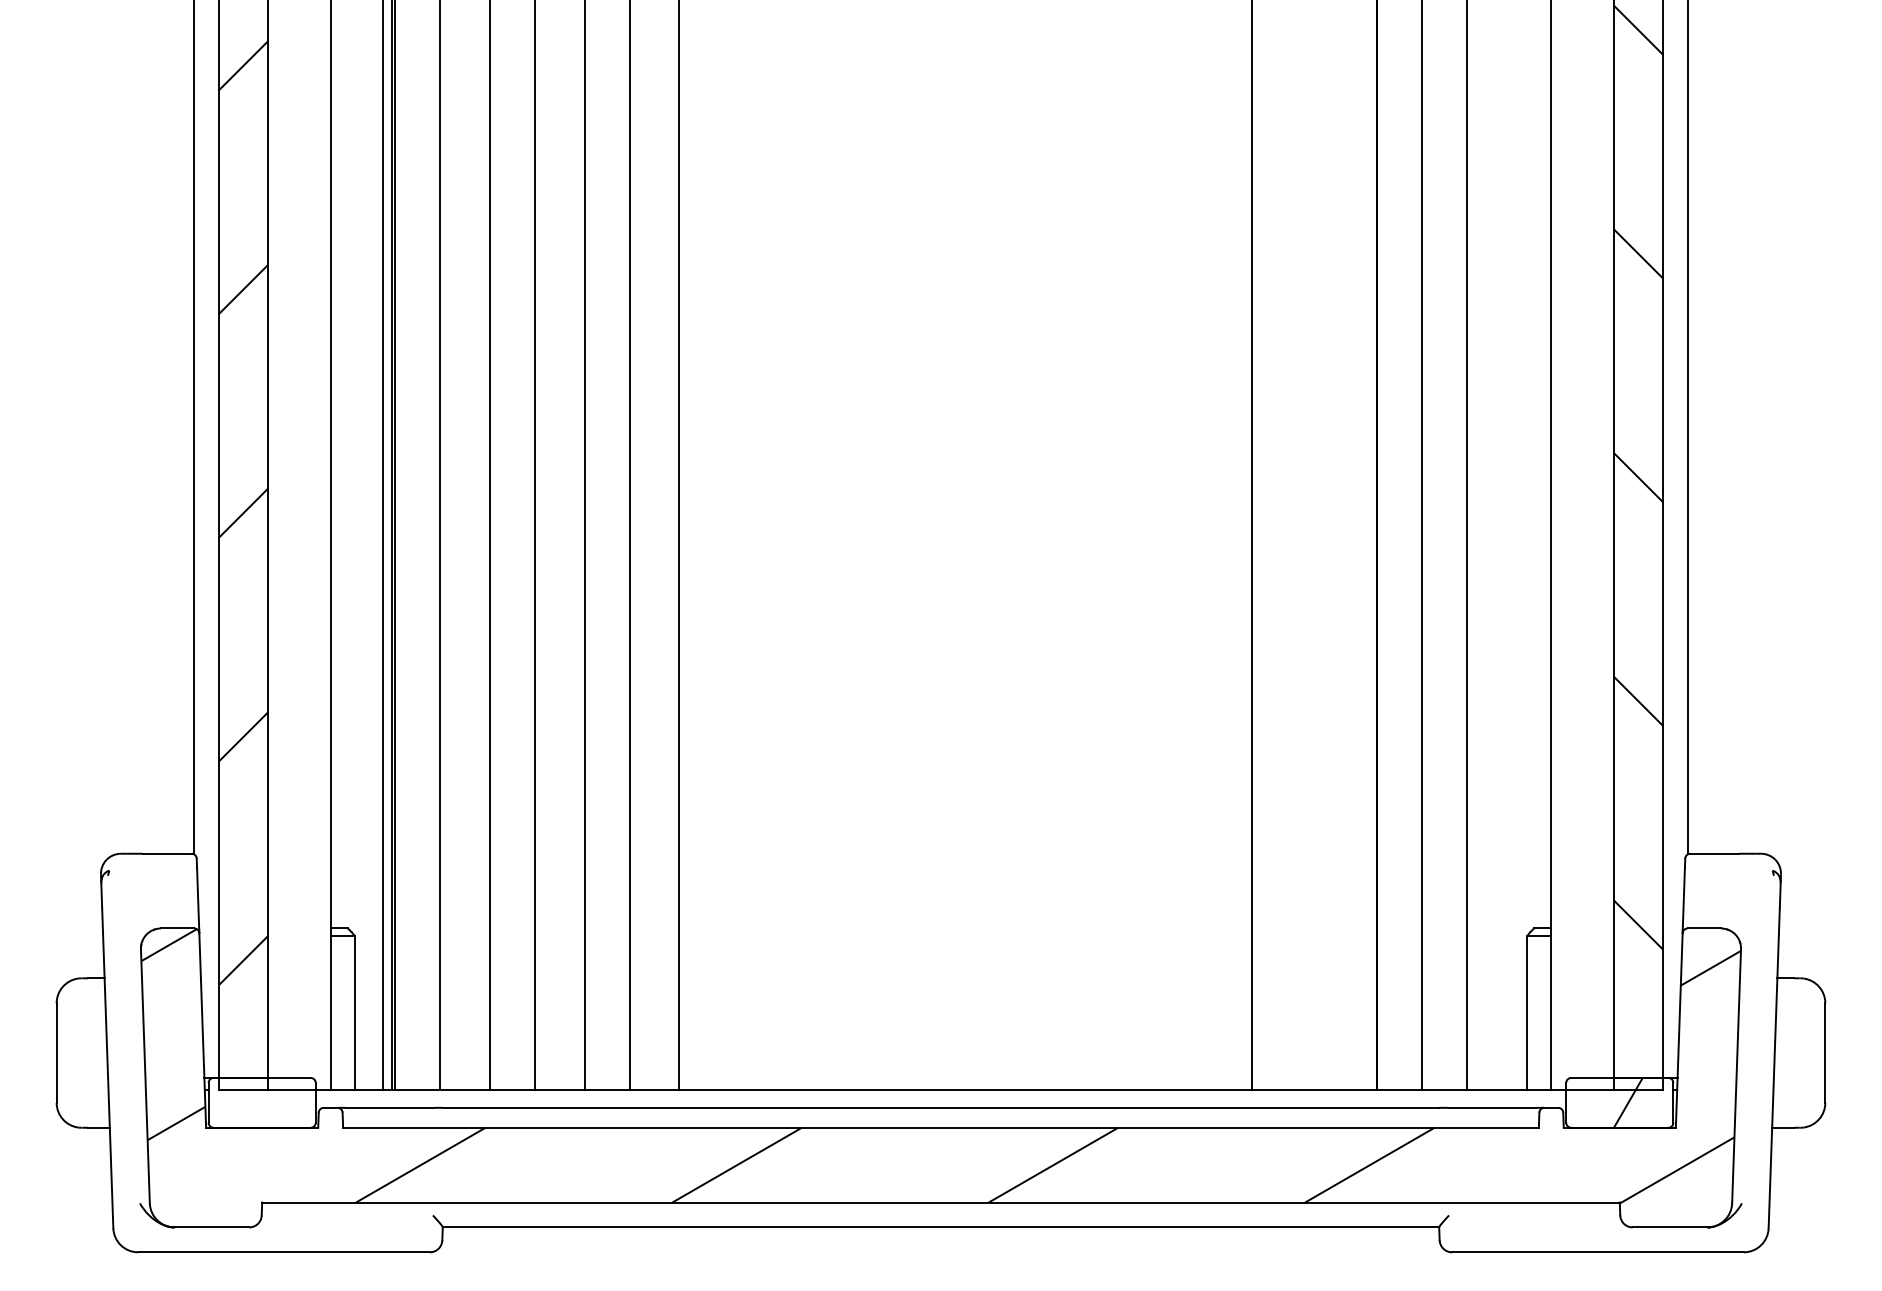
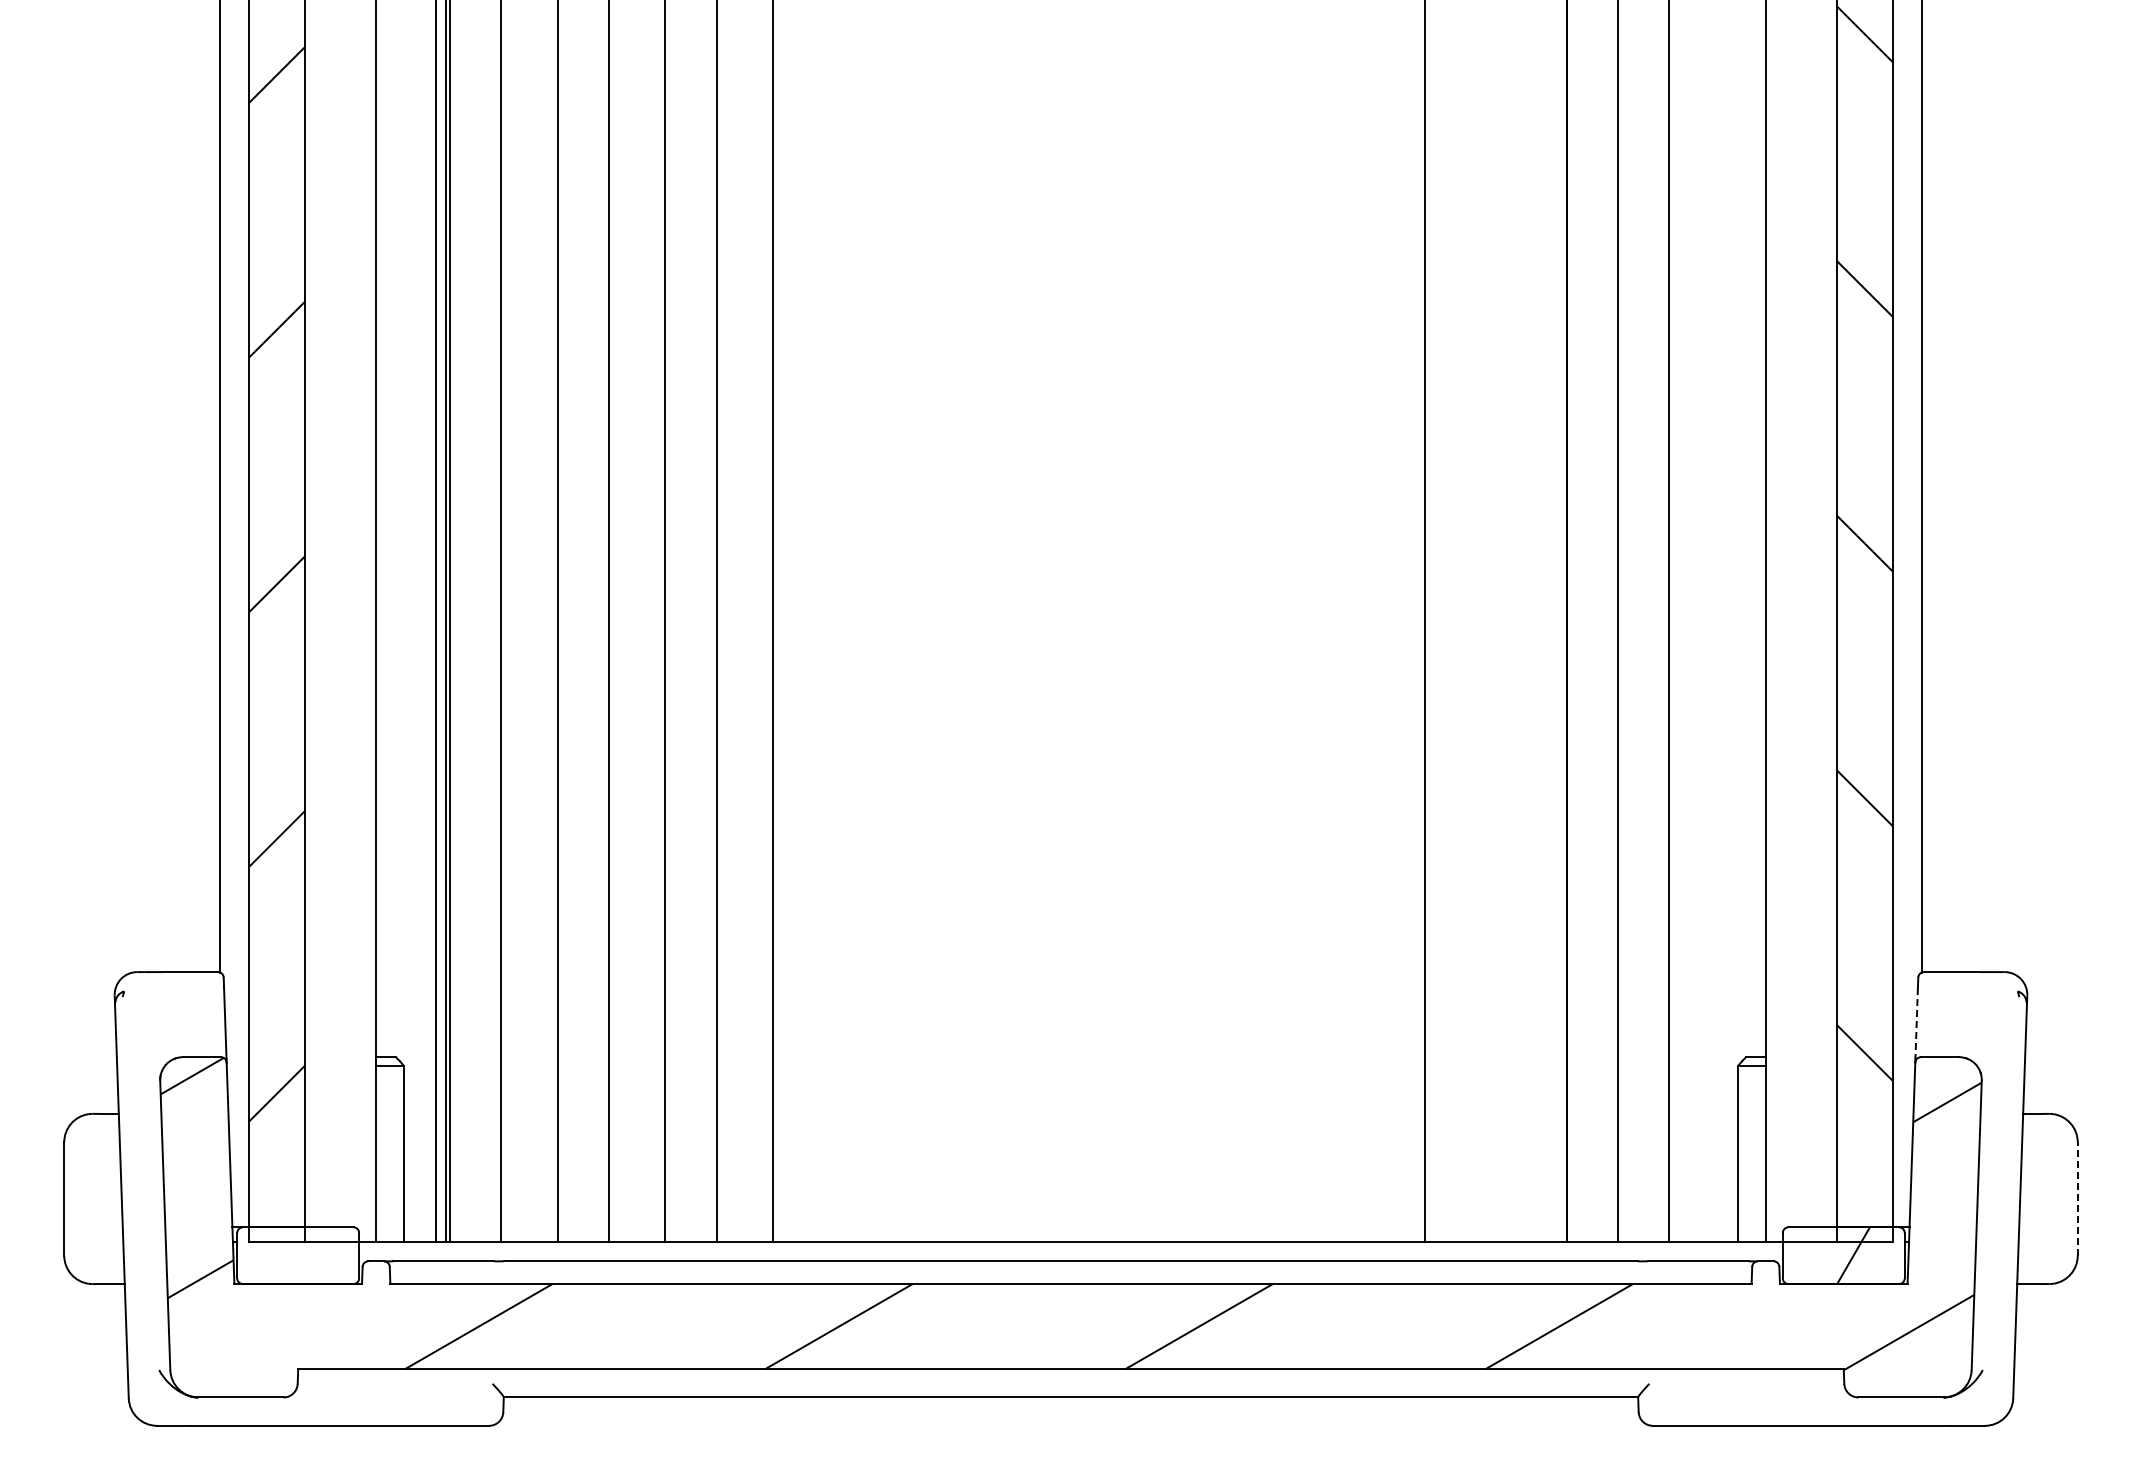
line: (1683, 898) -> (1916, 1023), solid -> dashed
line: (1825, 1052) -> (2077, 1198), solid -> dashed

